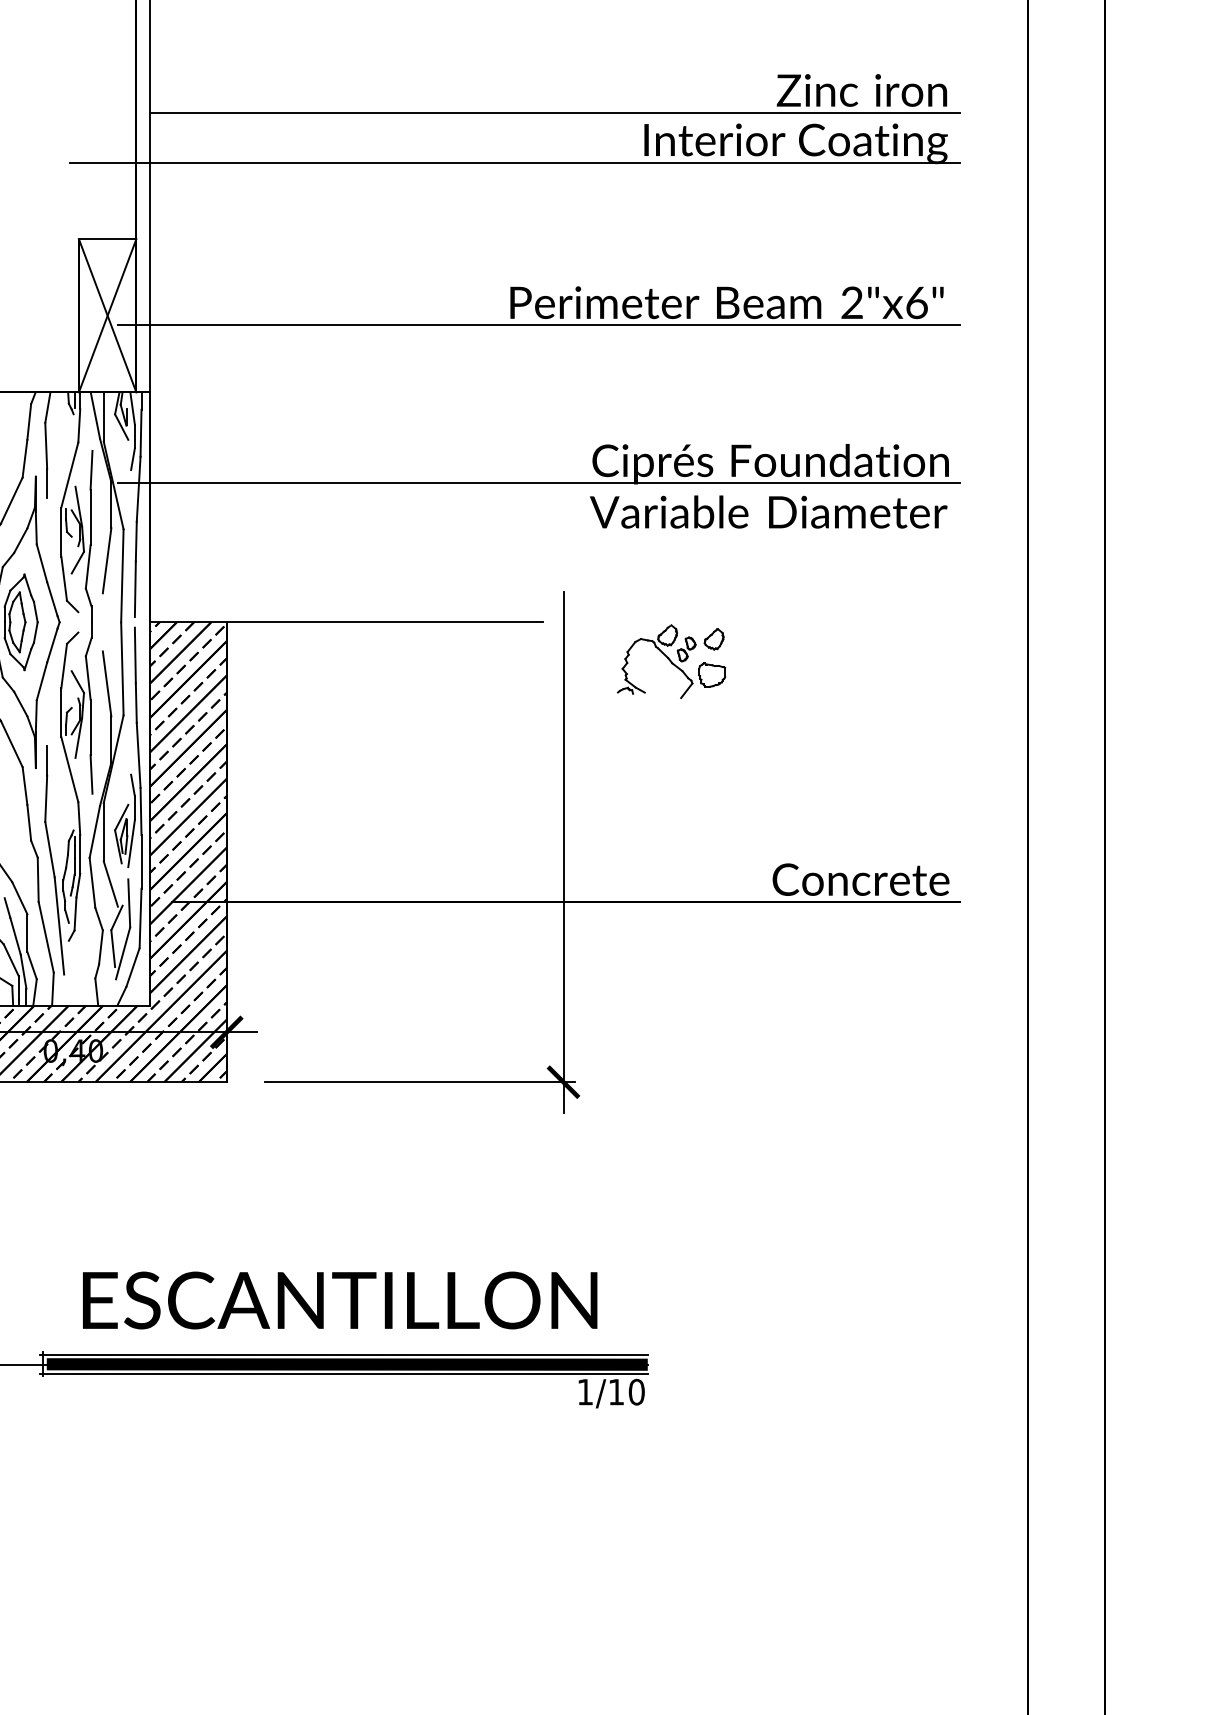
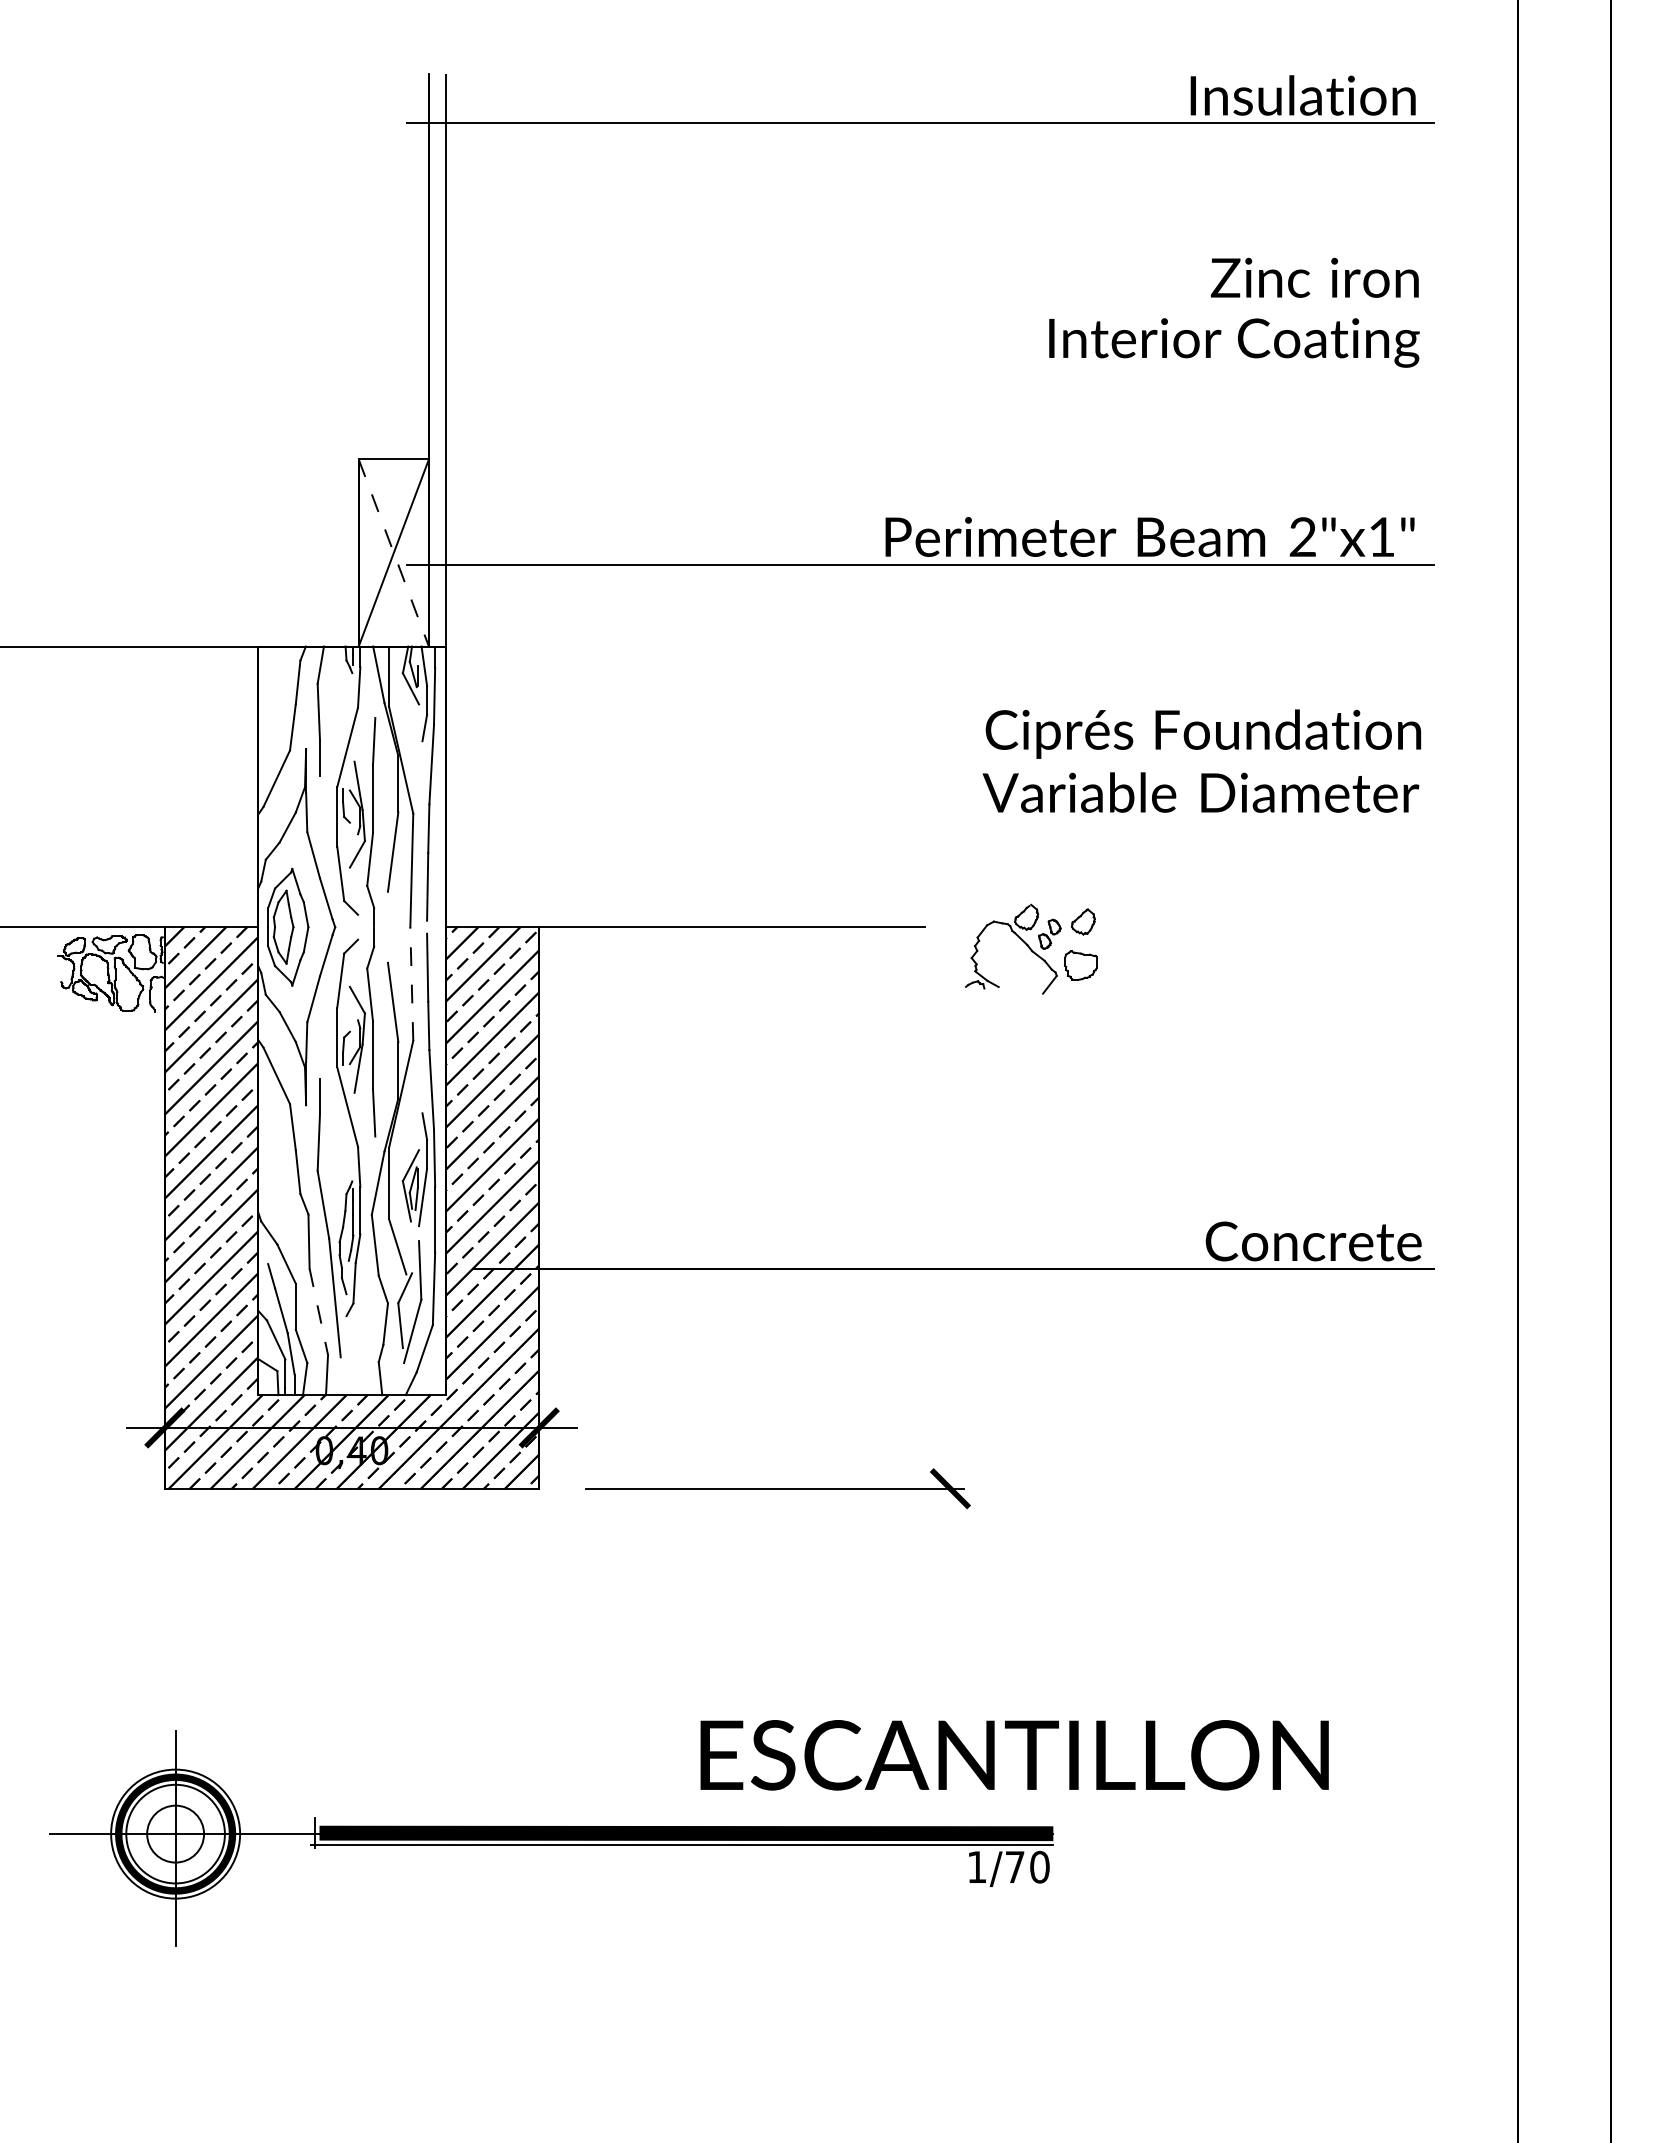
line: (554, 113) -> (939, 305), removed
line: (514, 162) -> (890, 365), removed
text: (917, 302) -> (1382, 536), 2"x6" -> 2"x1"
line: (107, 315) -> (393, 552), solid -> dashed
line: (539, 483) -> (920, 757), removed
part: (671, 661) -> (1031, 948), moved
line: (122, 669) -> (411, 984), solid -> dashed
line: (563, 851) -> (950, 1207), removed
line: (45, 937) -> (318, 1312), solid -> dashed
text: (339, 1300) -> (1014, 1755), moved
line: (343, 1354) -> (681, 1821), removed
text: (616, 1391) -> (1015, 1866), 1/10 -> 1/70

